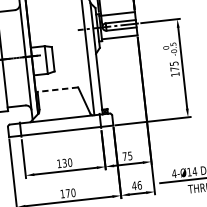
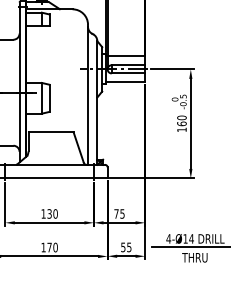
text: (174, 66) -> (181, 120), 175 -> 160
line: (58, 89) -> (51, 132), dashed -> solid
text: (136, 185) -> (125, 247), 46 -> 55

